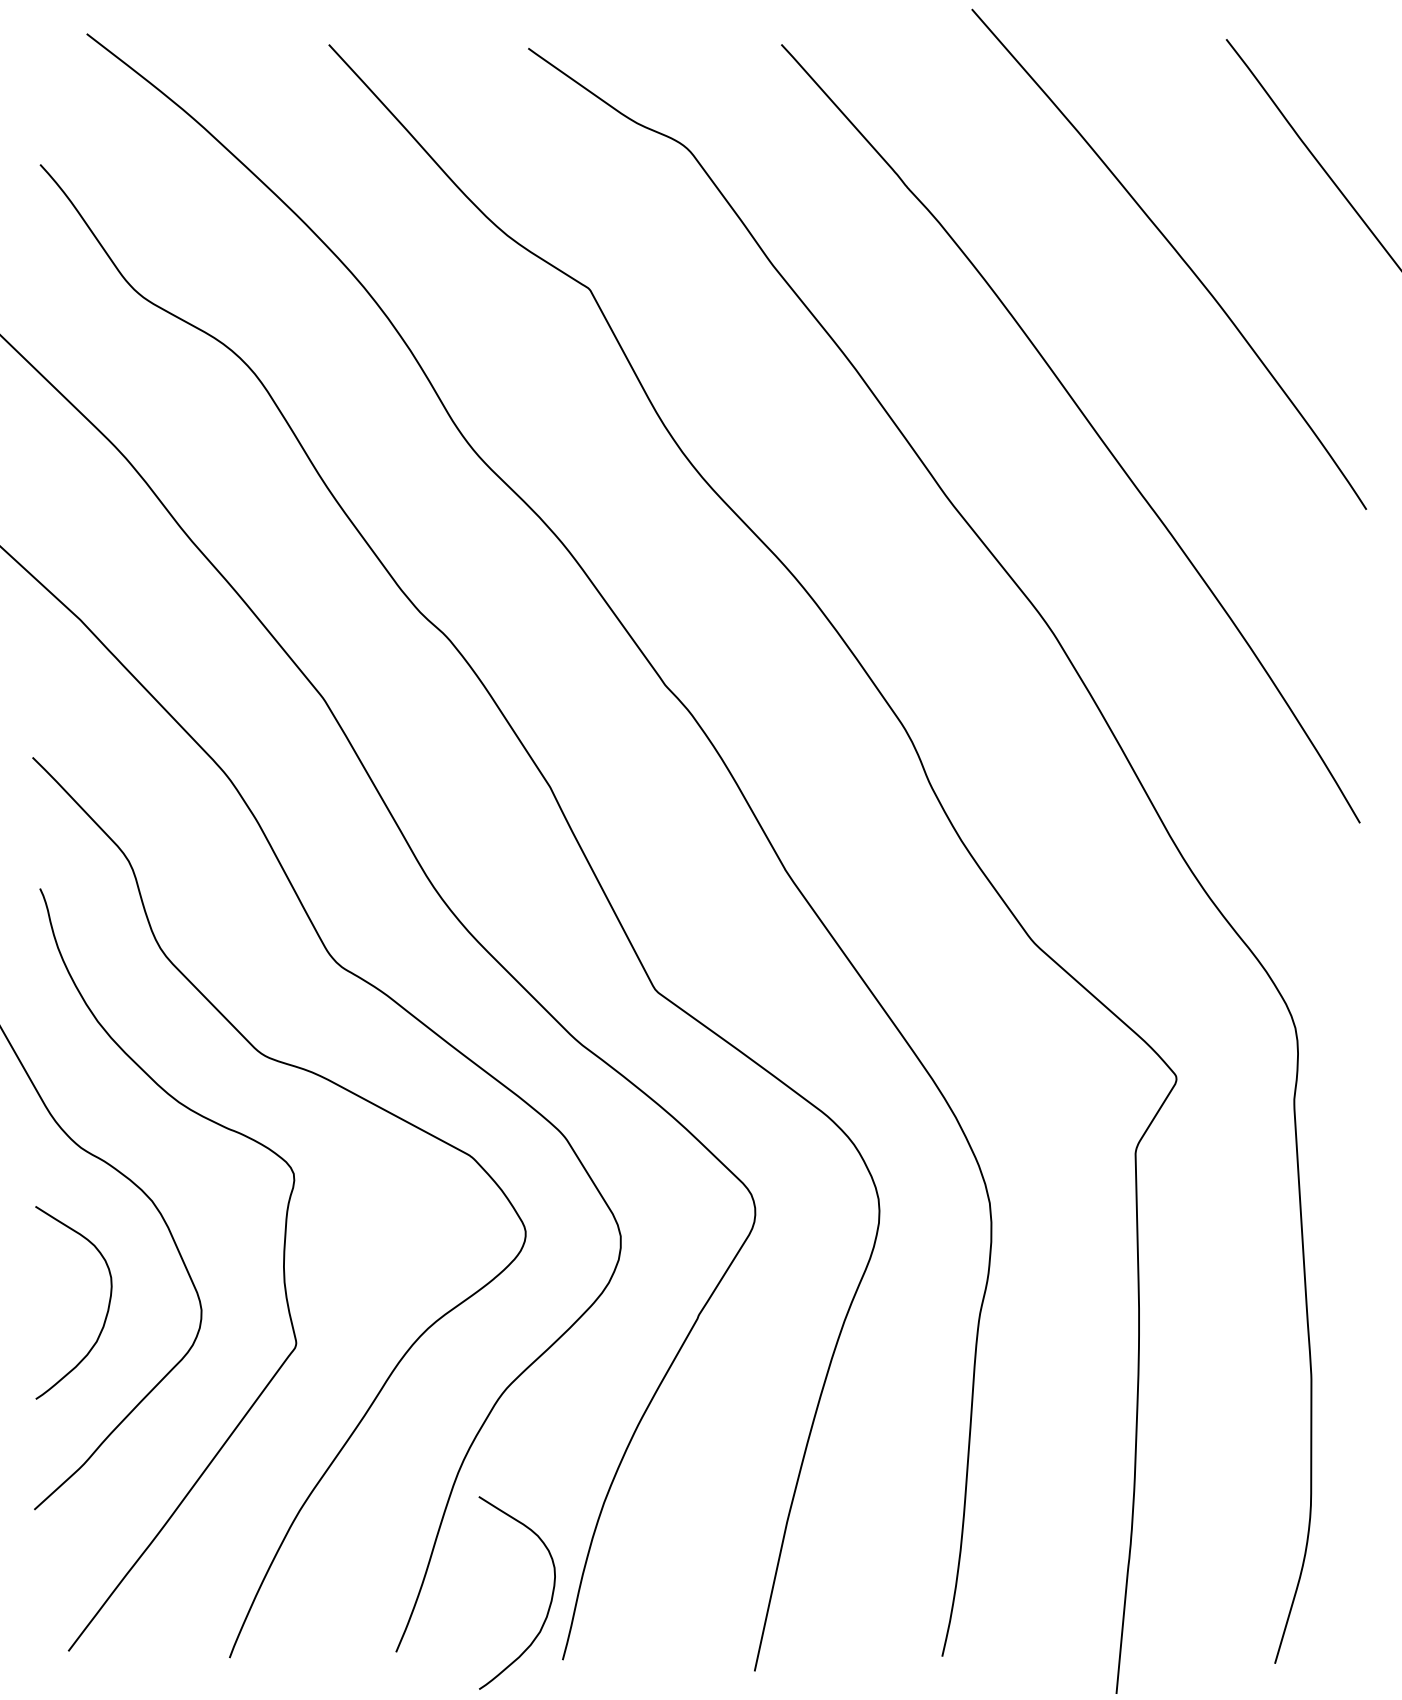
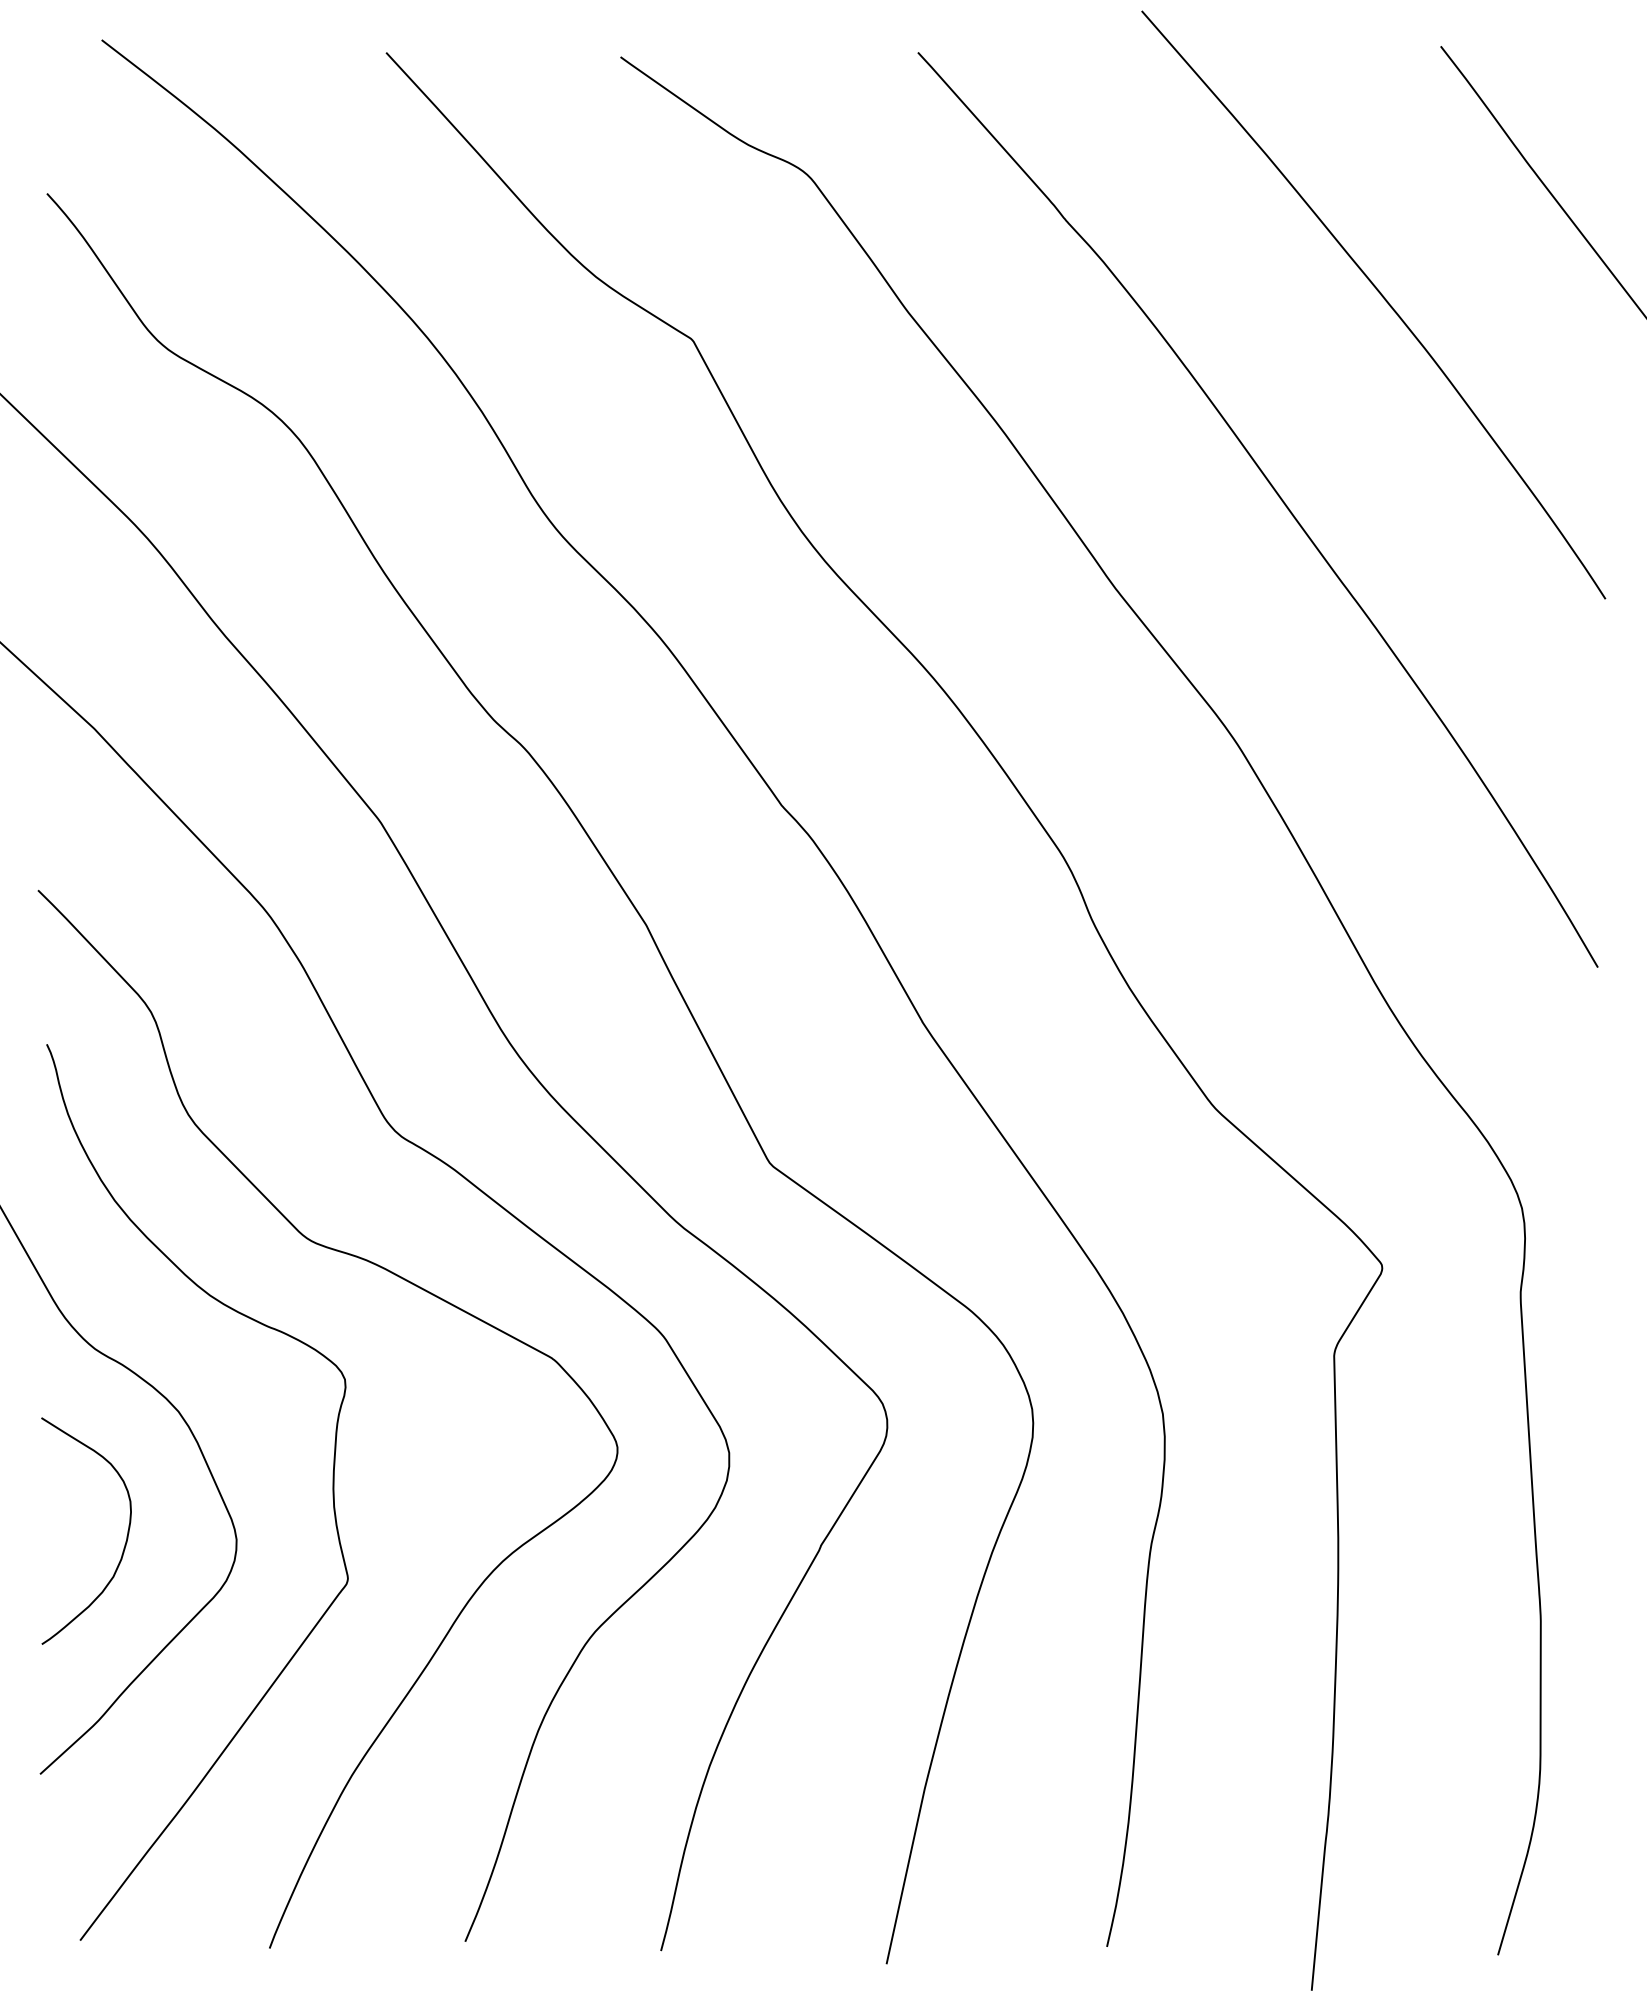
curve: (551, 1597) -> (647, 1877), removed

